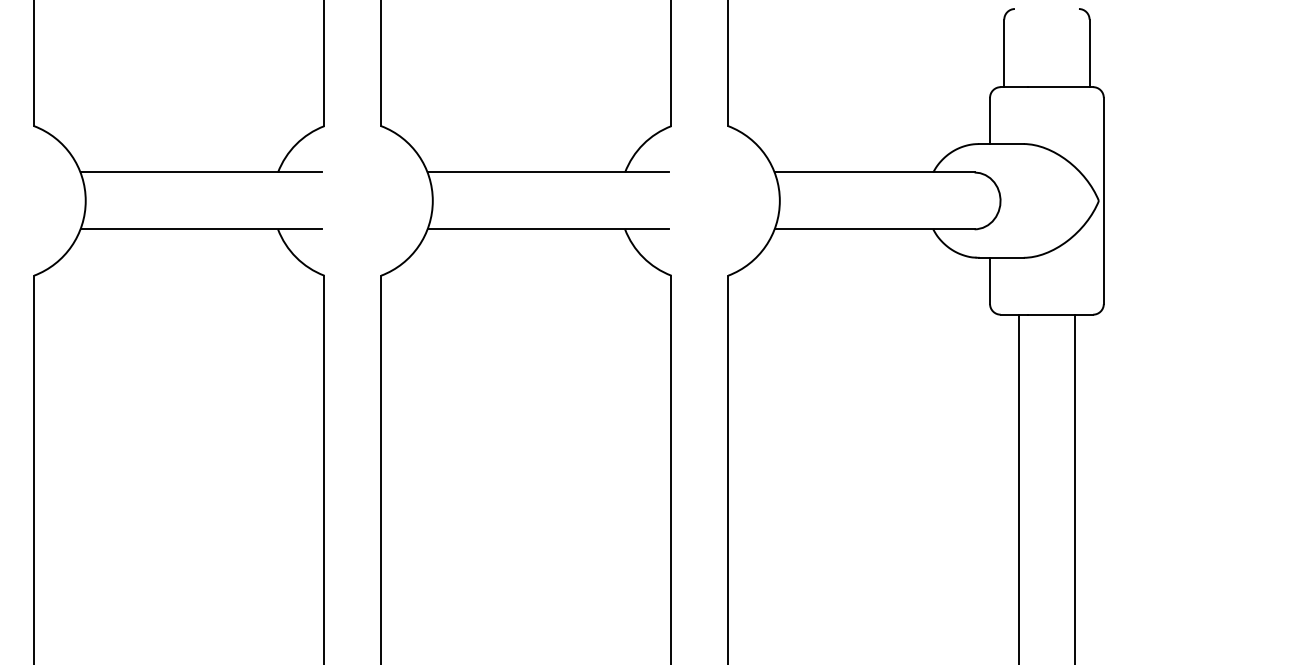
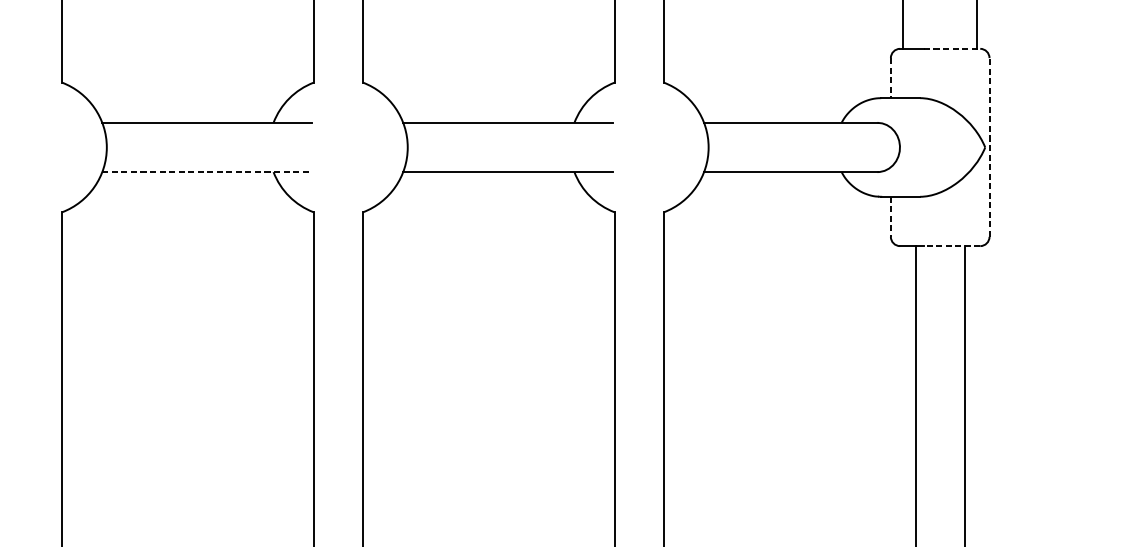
line: (1060, 87) -> (951, 49), solid -> dashed
line: (990, 121) -> (891, 78), solid -> dashed
line: (1103, 200) -> (989, 147), solid -> dashed
line: (201, 229) -> (207, 172), solid -> dashed
line: (990, 281) -> (891, 217), solid -> dashed
line: (1060, 314) -> (951, 245), solid -> dashed

